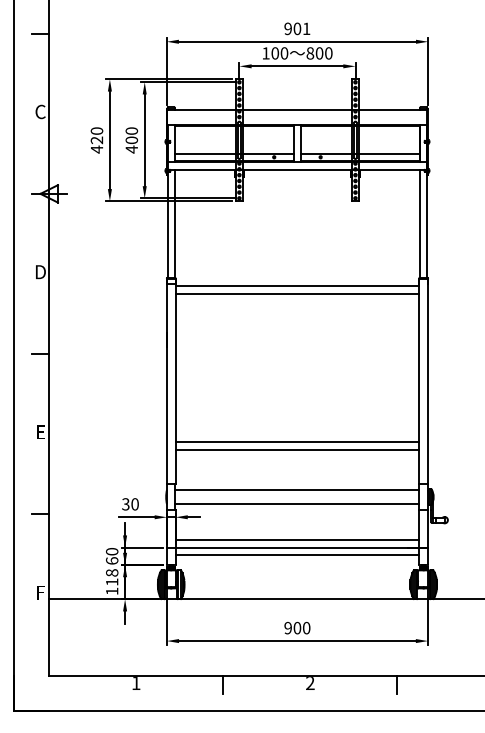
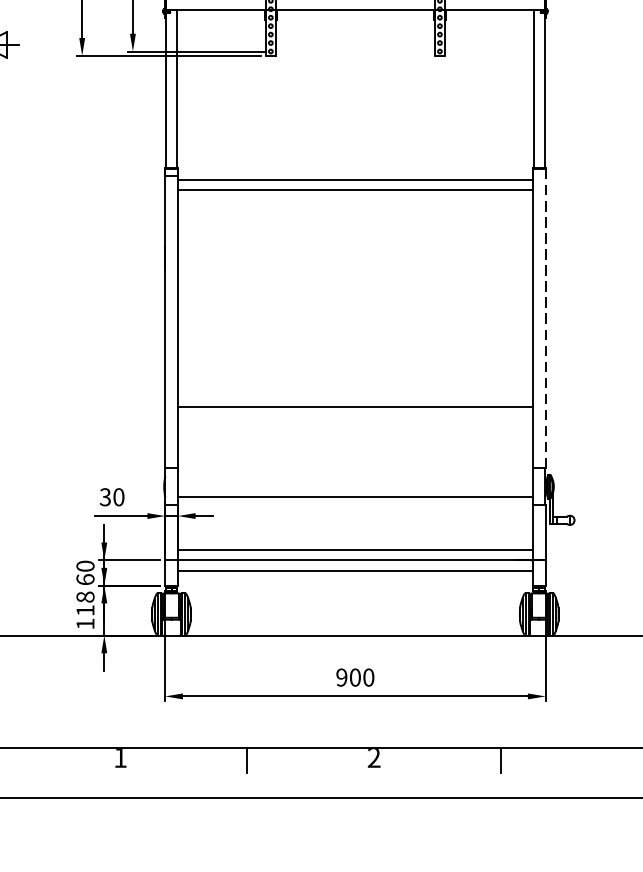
line: (428, 381) -> (546, 318), solid -> dashed
line: (297, 449) -> (355, 417), removed
line: (297, 489) -> (355, 475), removed

